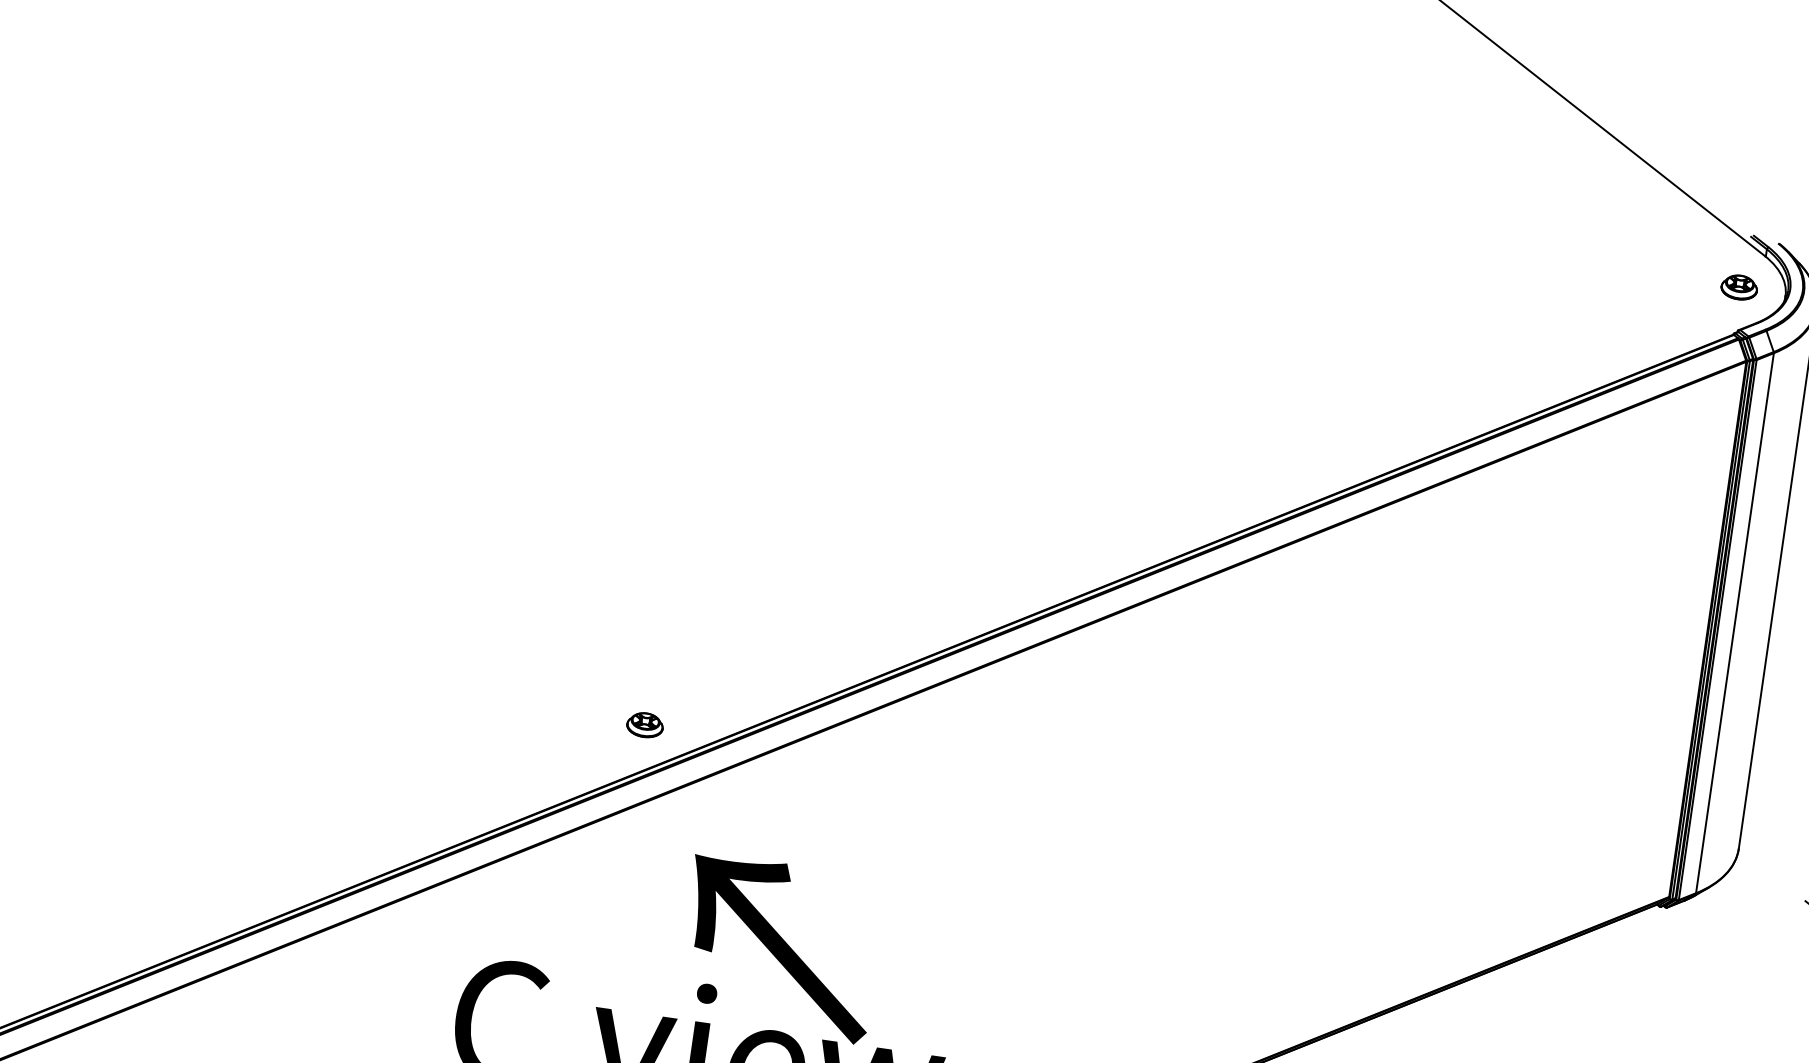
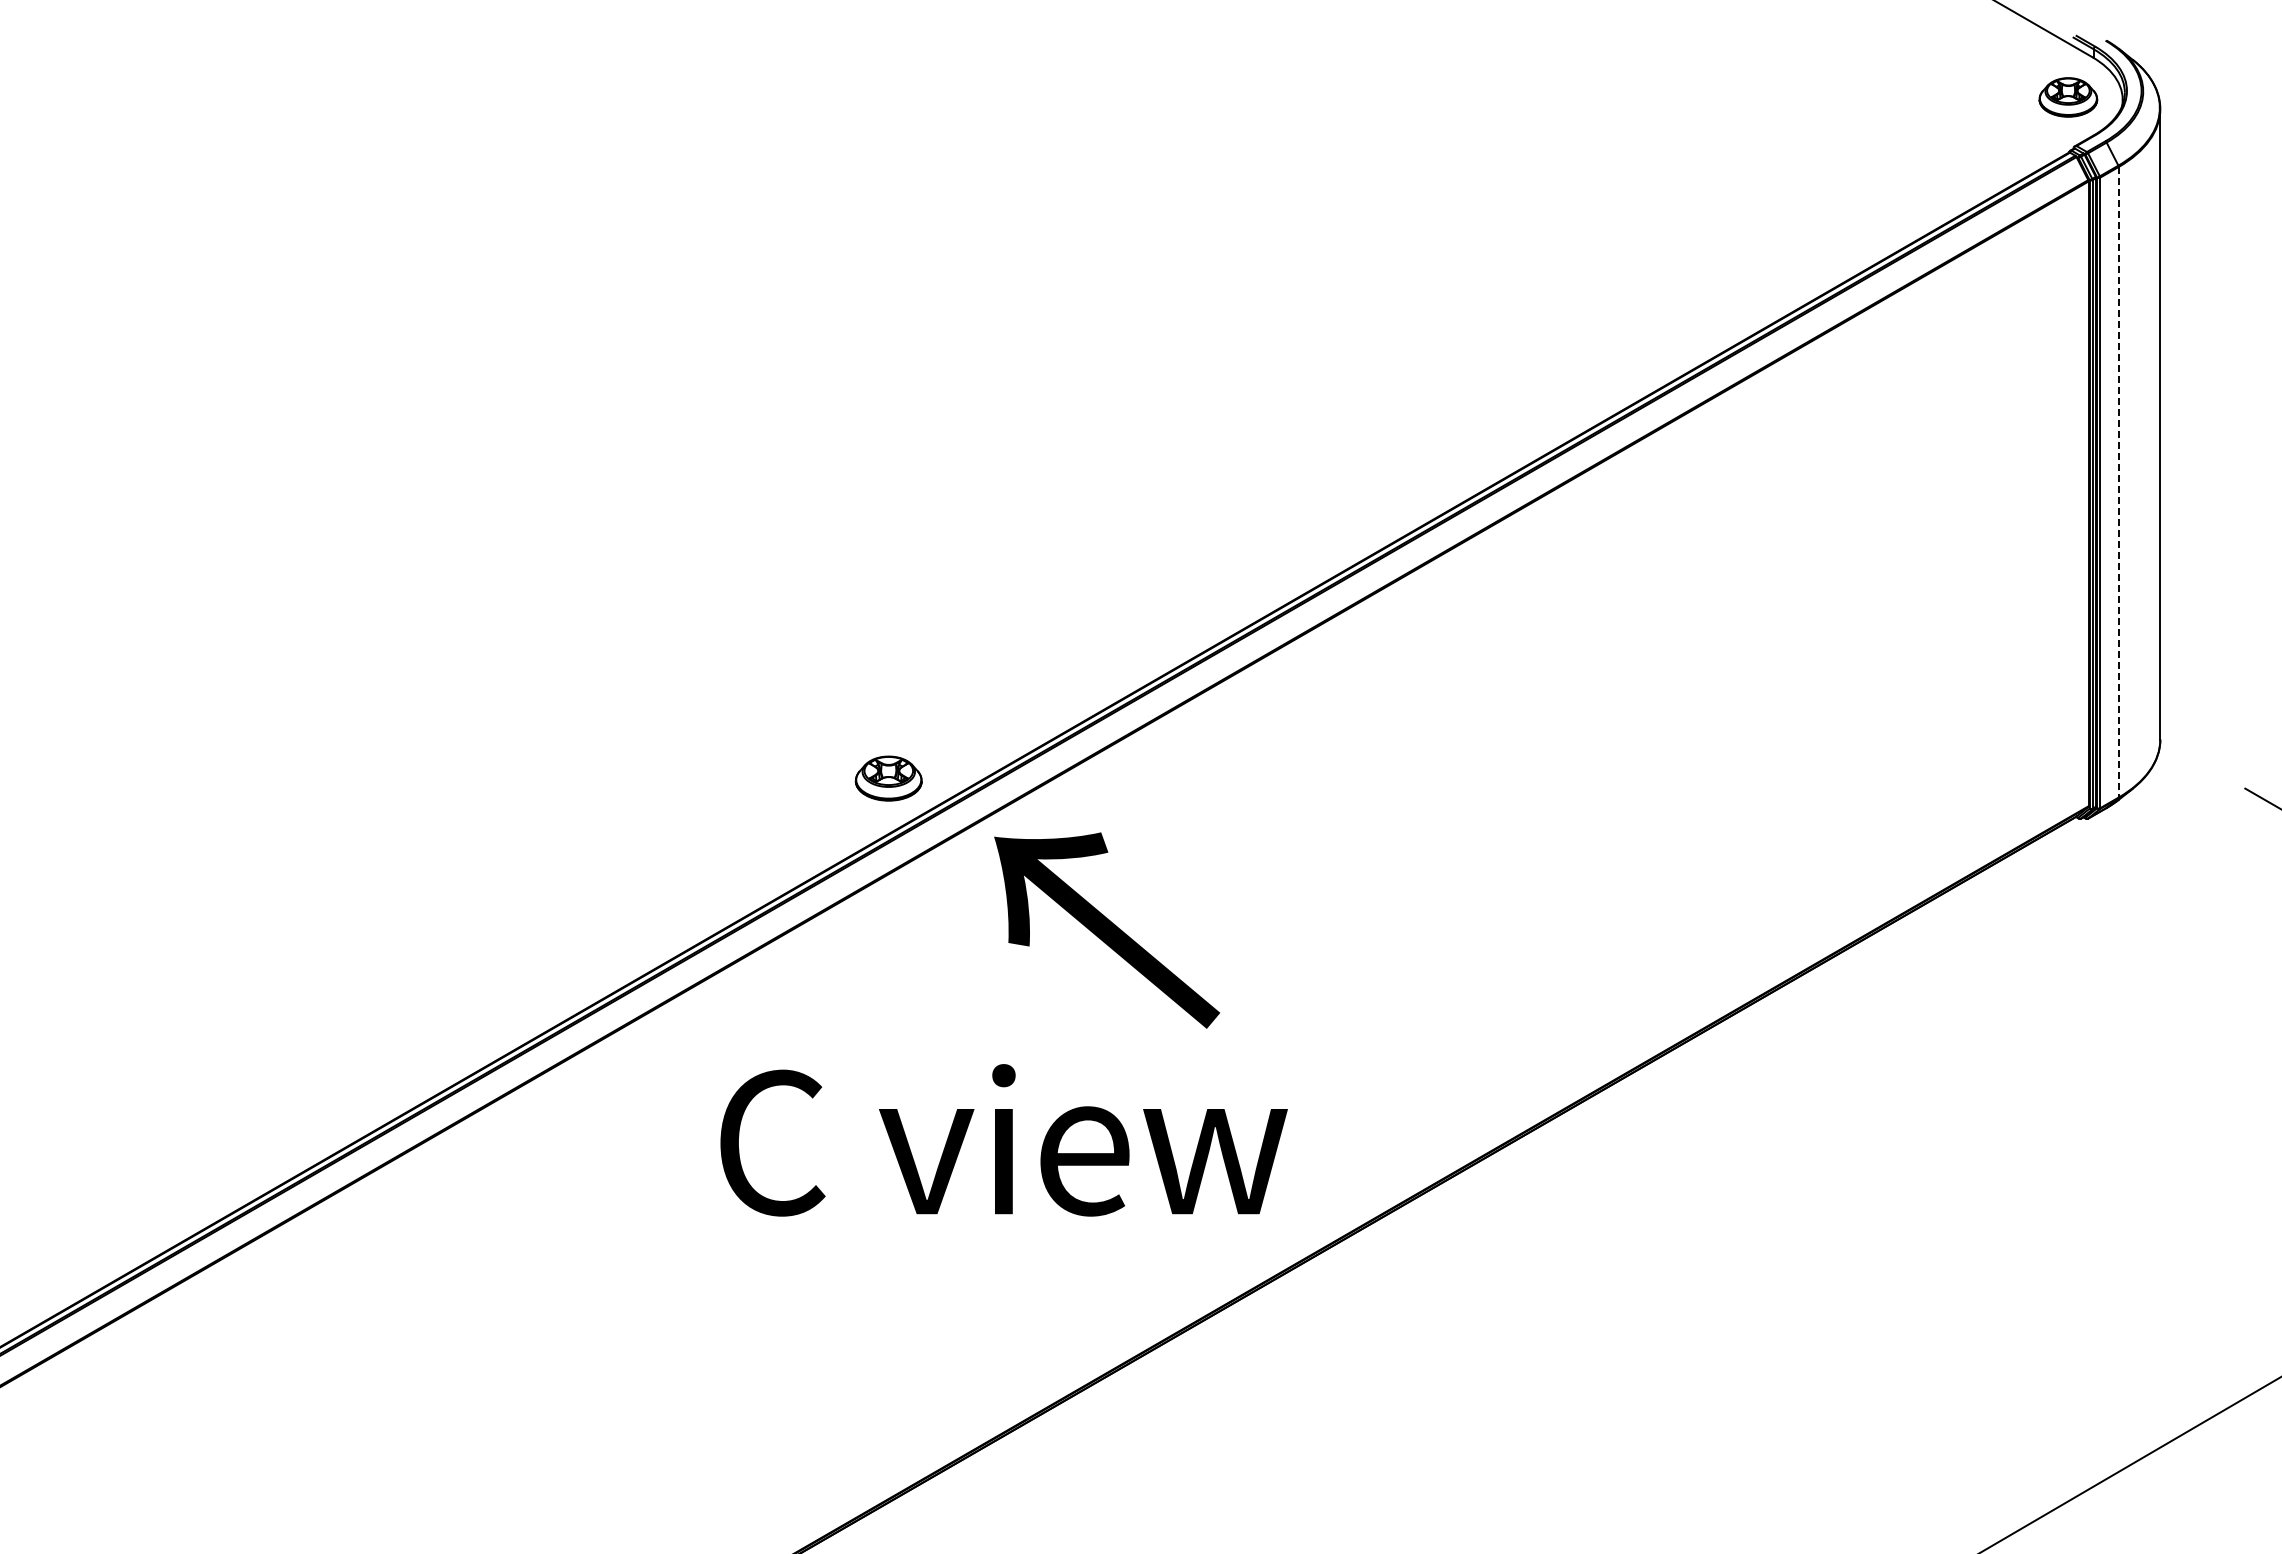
part: (1739, 287) -> (2068, 97), size x1.4
line: (1734, 623) -> (2118, 482), solid -> dashed
part: (644, 725) -> (888, 778), size x1.6
text: (779, 948) -> (1106, 930), moved

